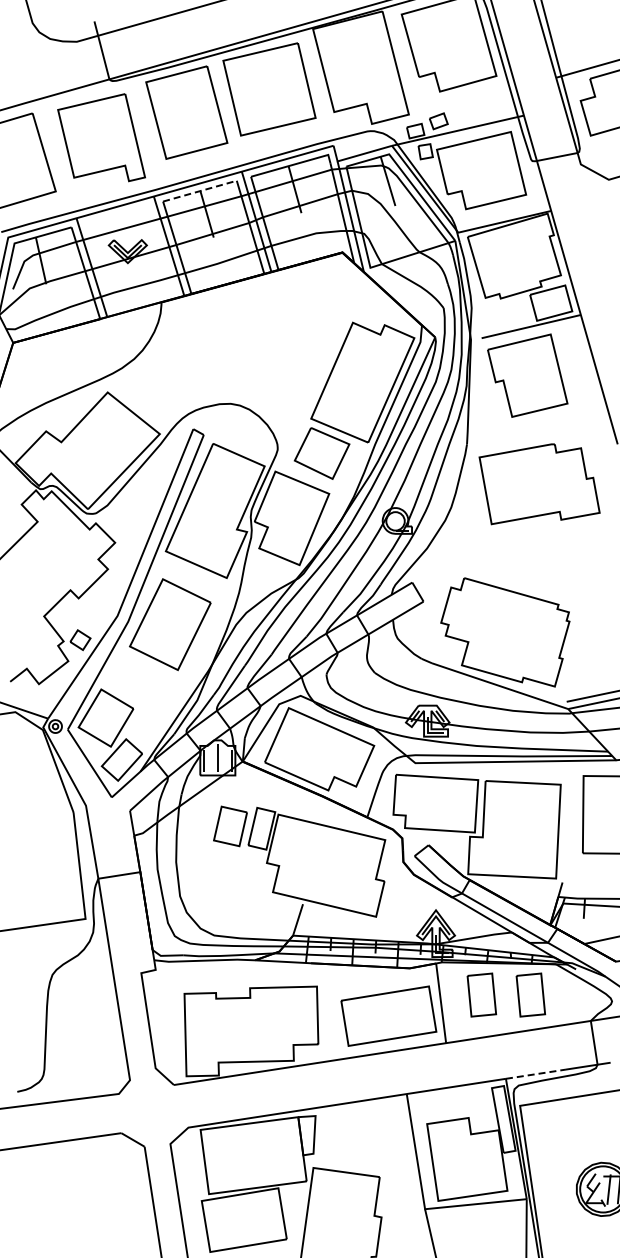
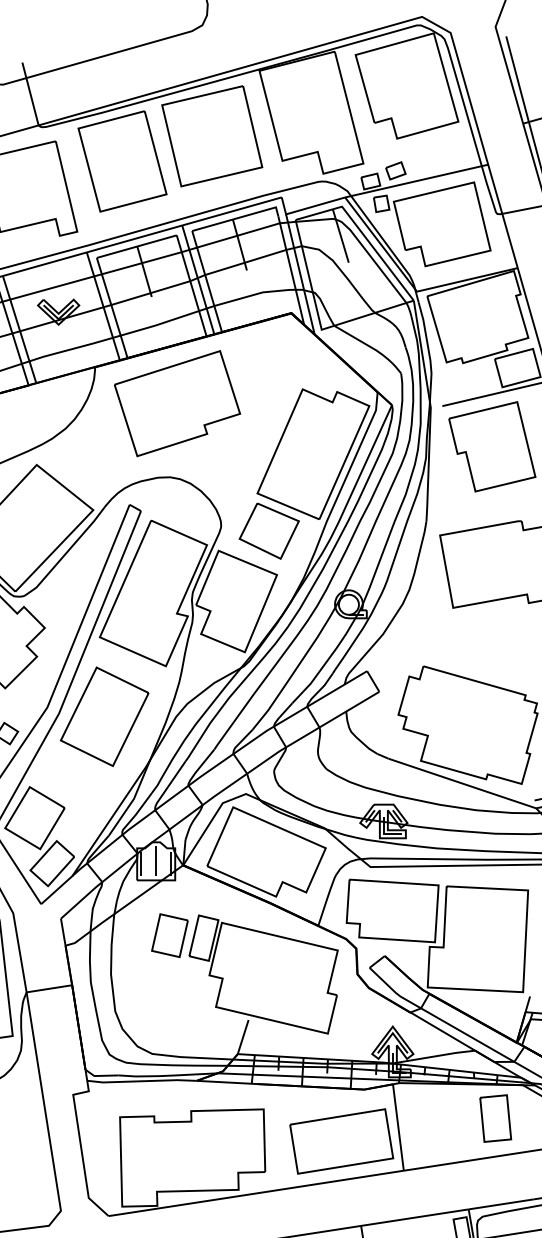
line: (200, 191) -> (137, 247), dashed -> solid
part: (237, 335) -> (177, 403), added
part: (481, 994) -> (442, 1117), removed
line: (536, 1074) -> (501, 1204), dashed -> solid

